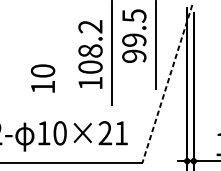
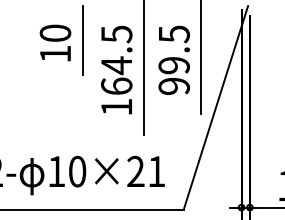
line: (63, 31) -> (82, 40), added
text: (133, 35) -> (173, 59), moved
text: (90, 46) -> (116, 59), 108.2 -> 164.5
text: (43, 78) -> (55, 42), moved
line: (167, 83) -> (215, 107), dashed -> solid

